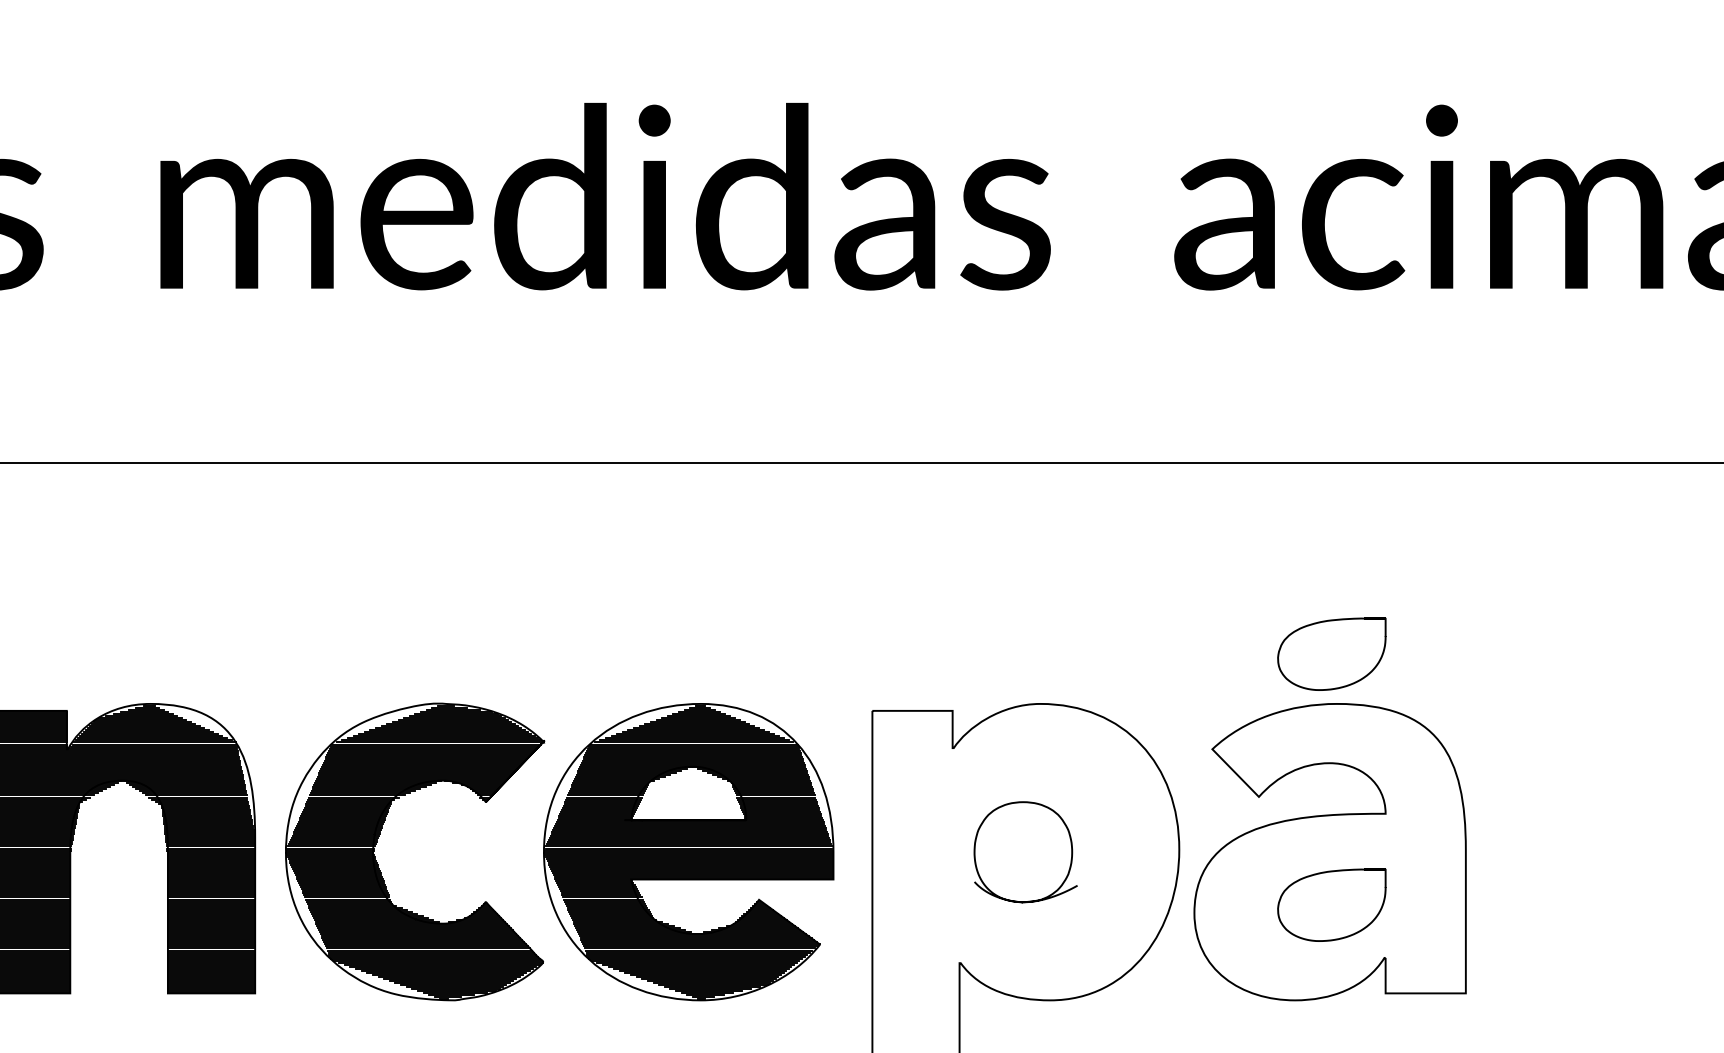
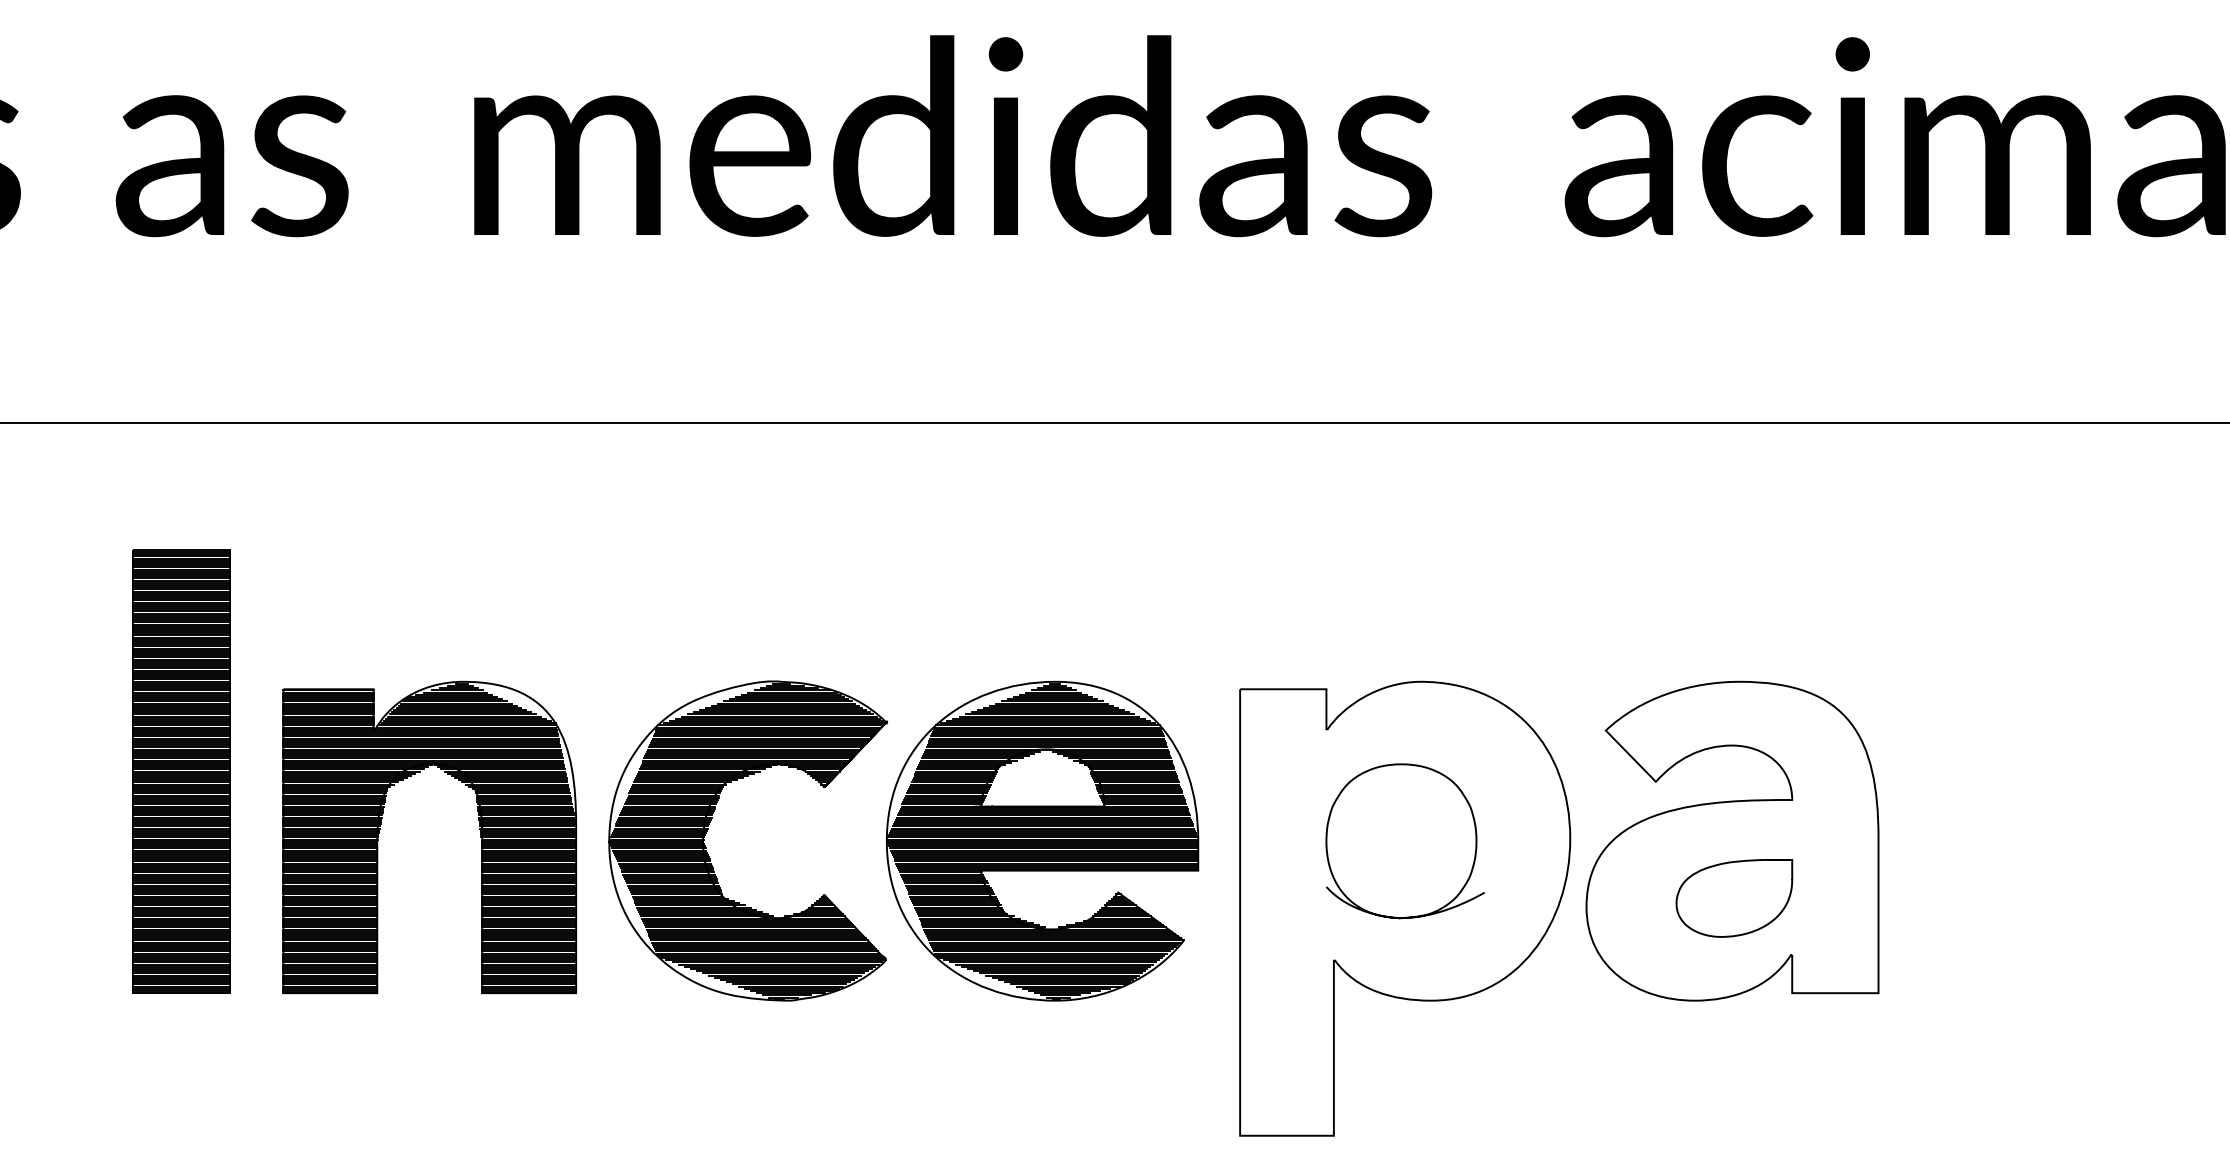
part: (1331, 654) -> (1734, 628), removed
part: (1025, 852) -> (1404, 841), size x1.43

